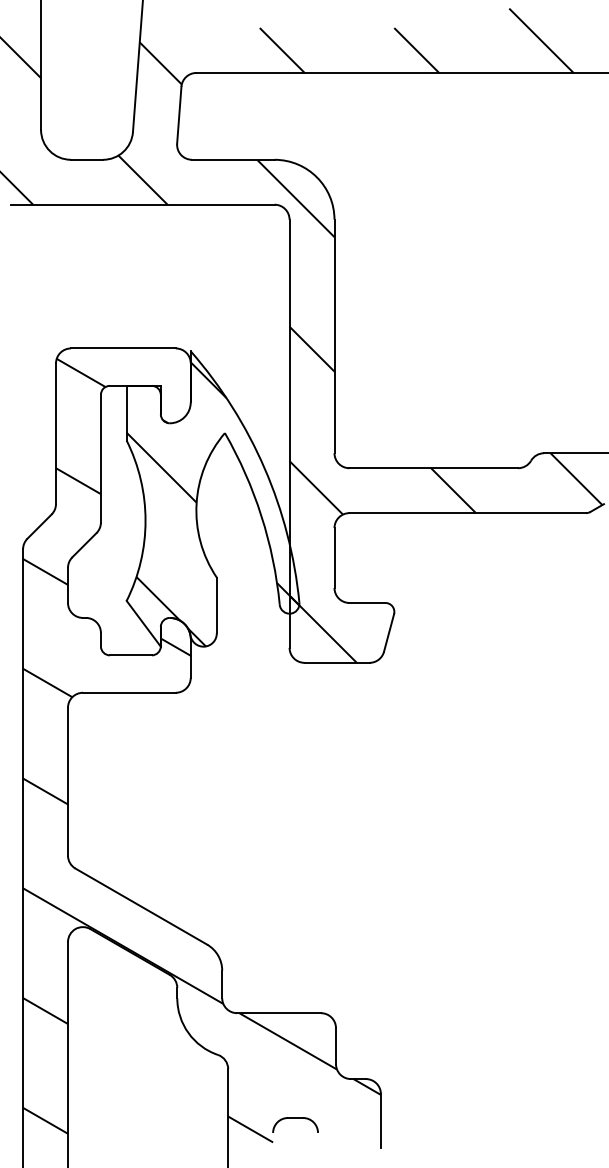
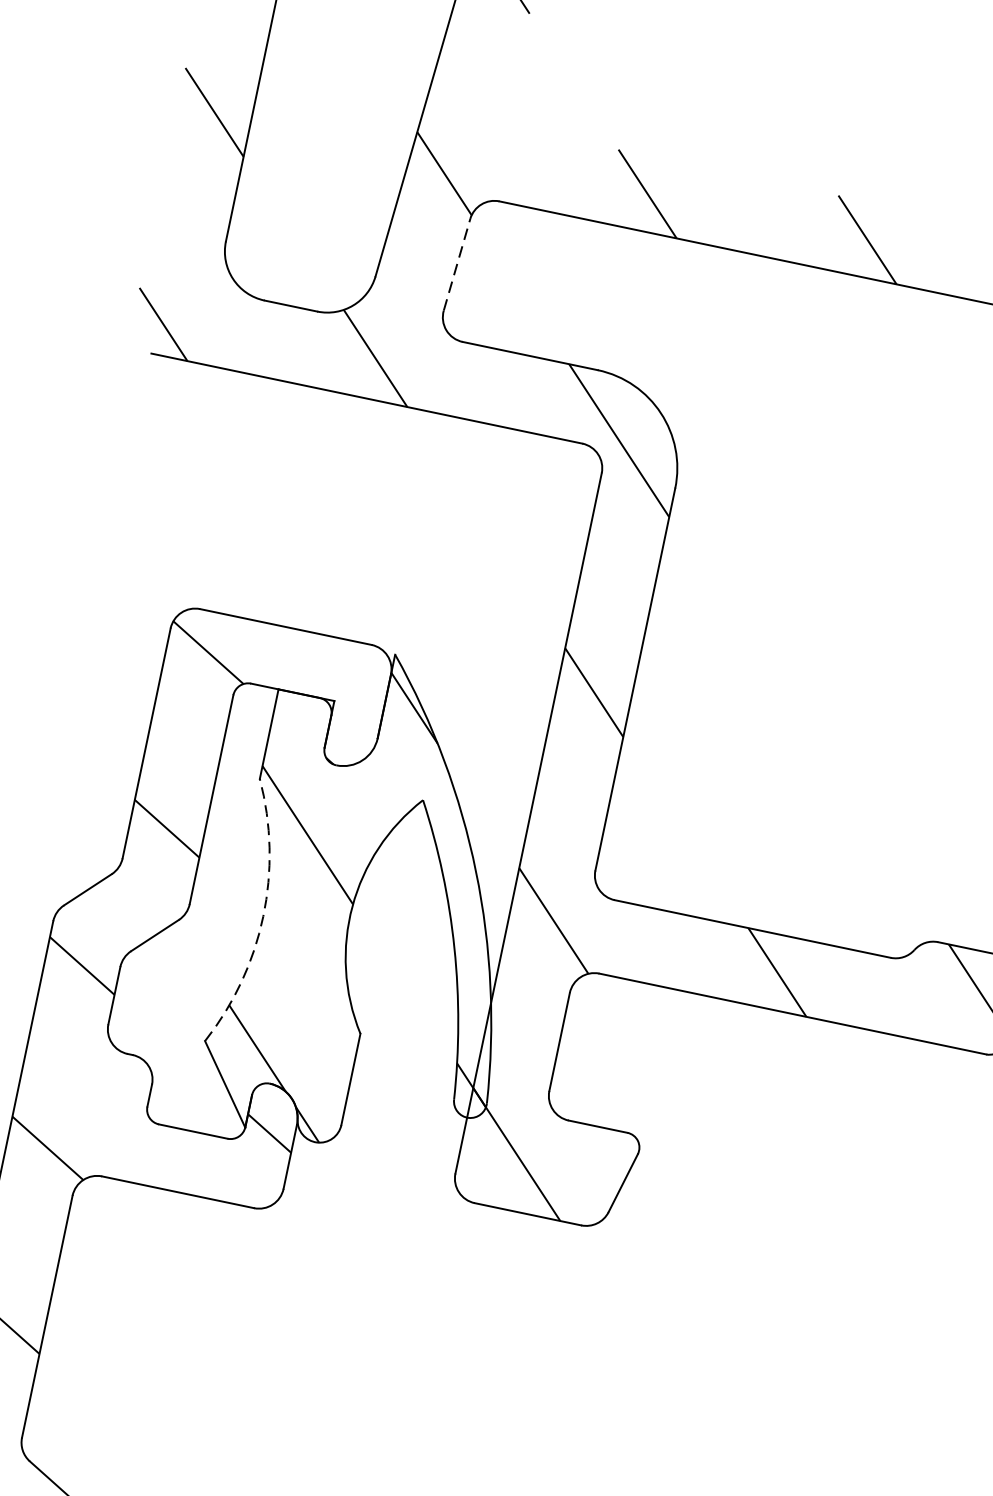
line: (179, 115) -> (457, 265), solid -> dashed
arc: (145, 520) -> (263, 915), solid -> dashed

